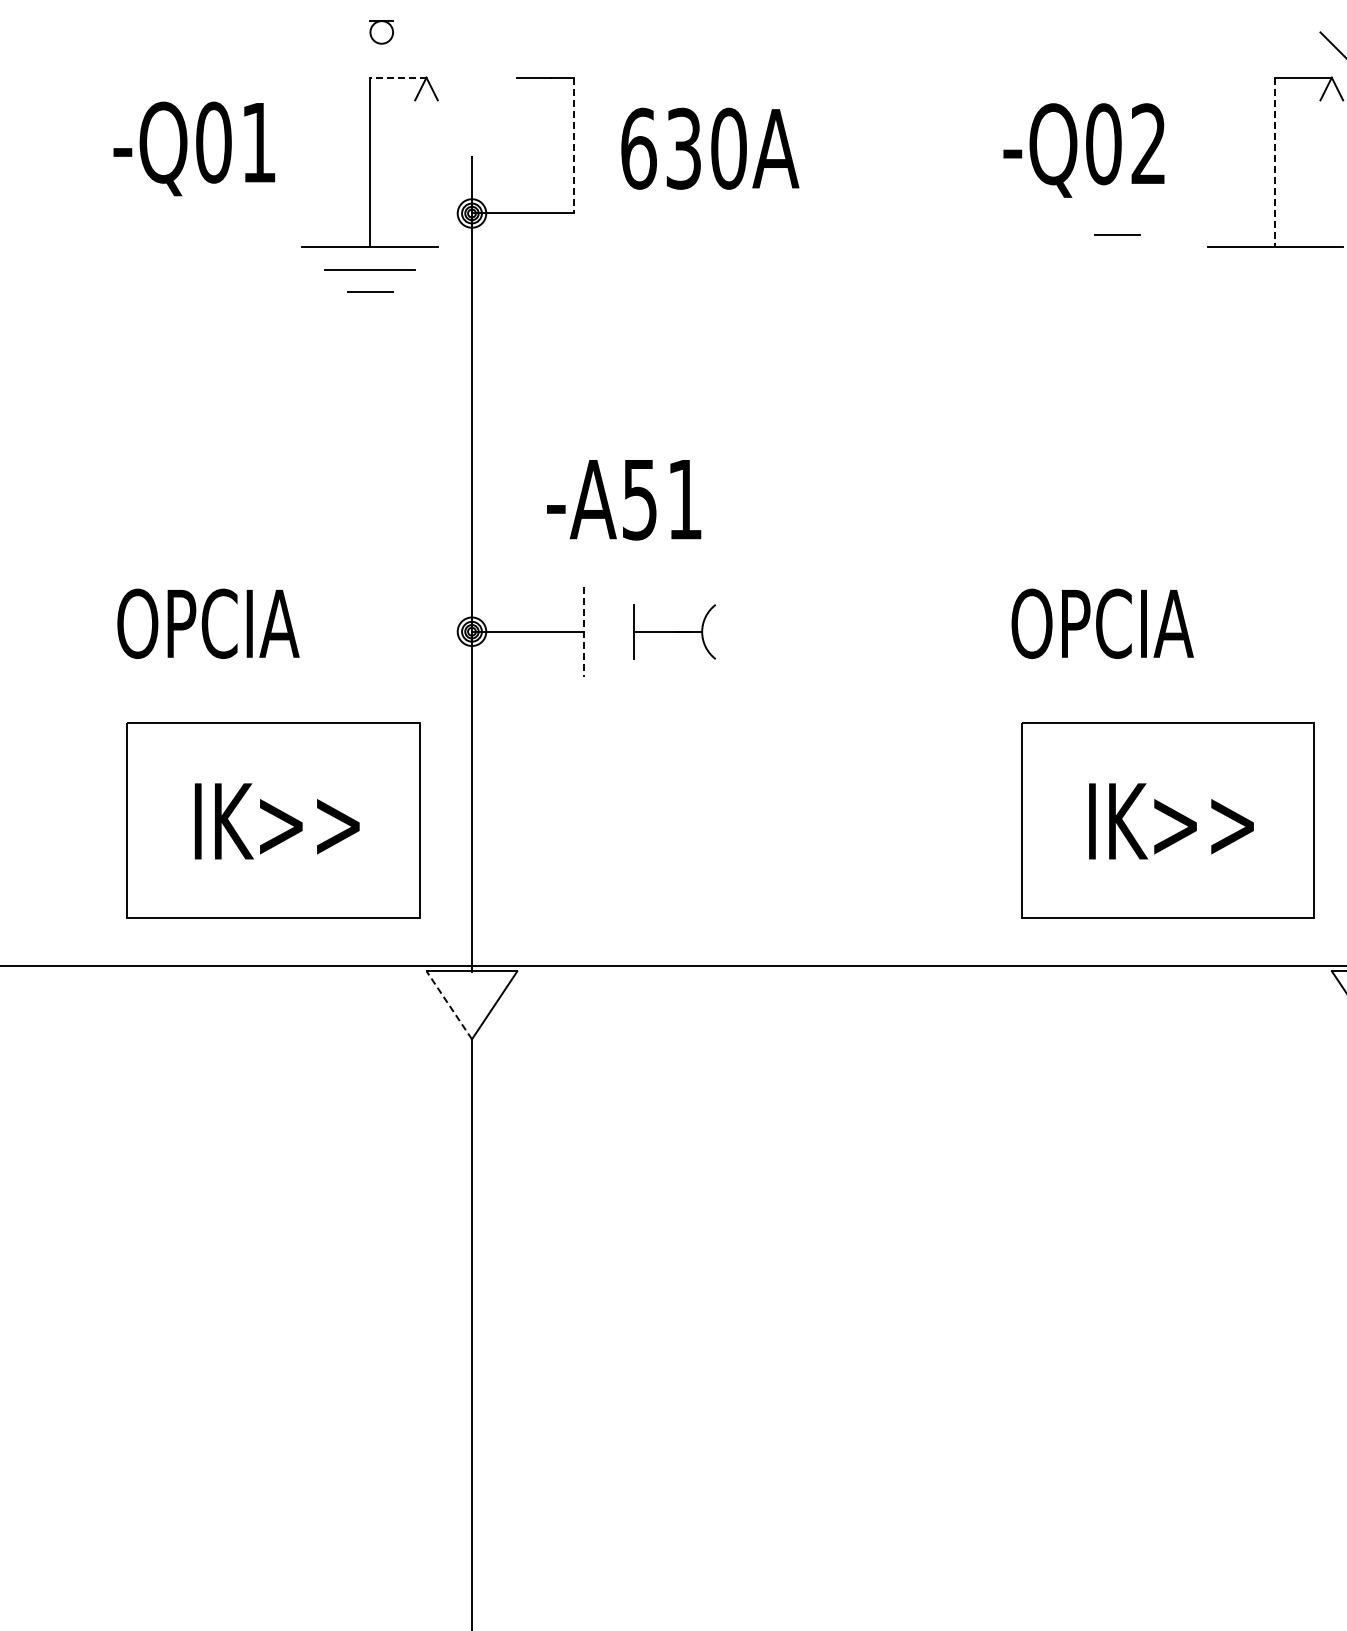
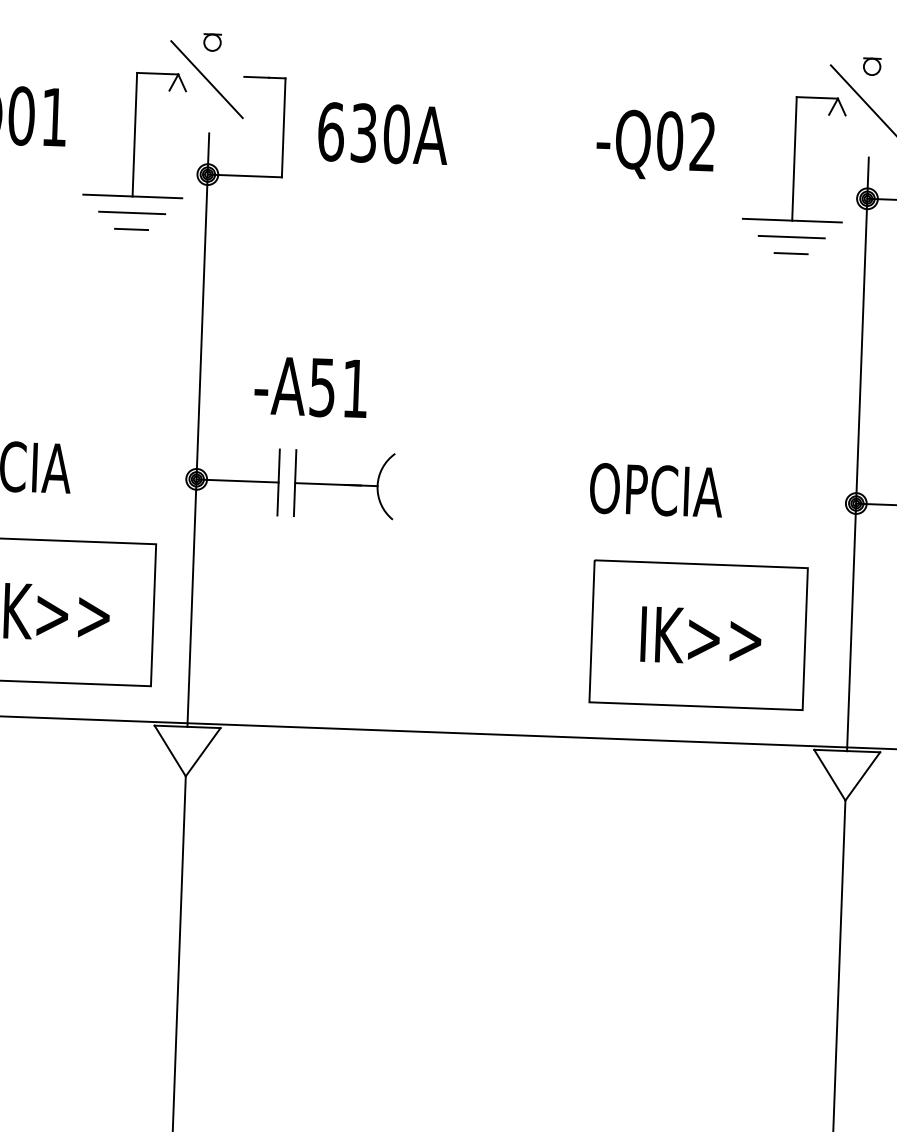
part: (381, 32) -> (212, 42), moved
line: (397, 77) -> (157, 73), dashed -> solid
line: (466, 83) -> (207, 79), added
line: (573, 145) -> (283, 127), dashed -> solid
line: (1275, 162) -> (794, 158), dashed -> solid
line: (1117, 234) -> (791, 252), moved
line: (1275, 269) -> (791, 236), added
part: (674, 631) -> (344, 484), size x1.67
line: (584, 632) -> (278, 482), dashed -> solid
line: (449, 1005) -> (170, 751), dashed -> solid

